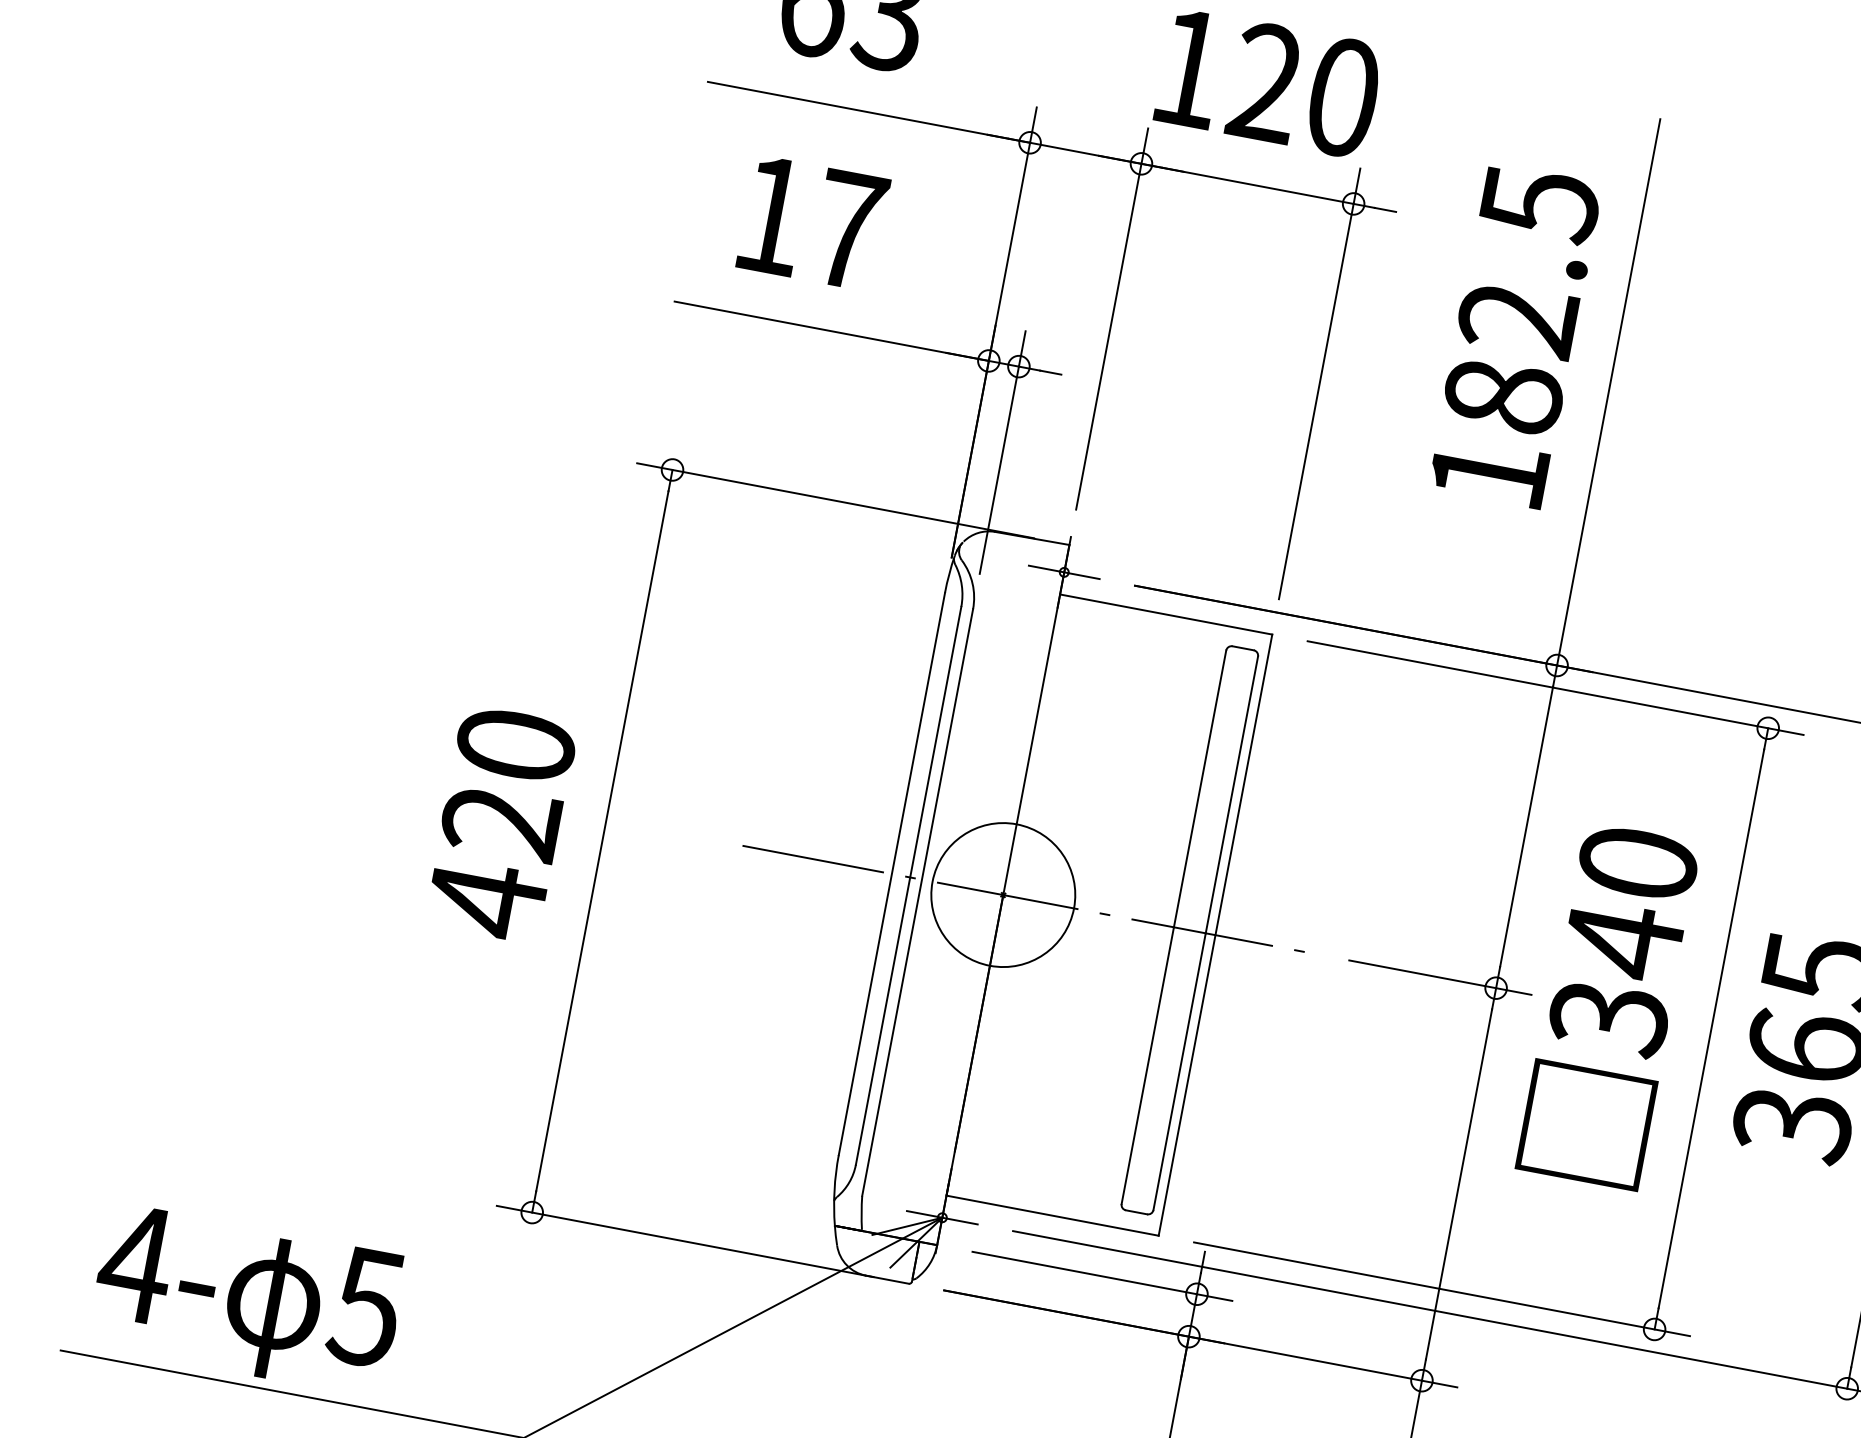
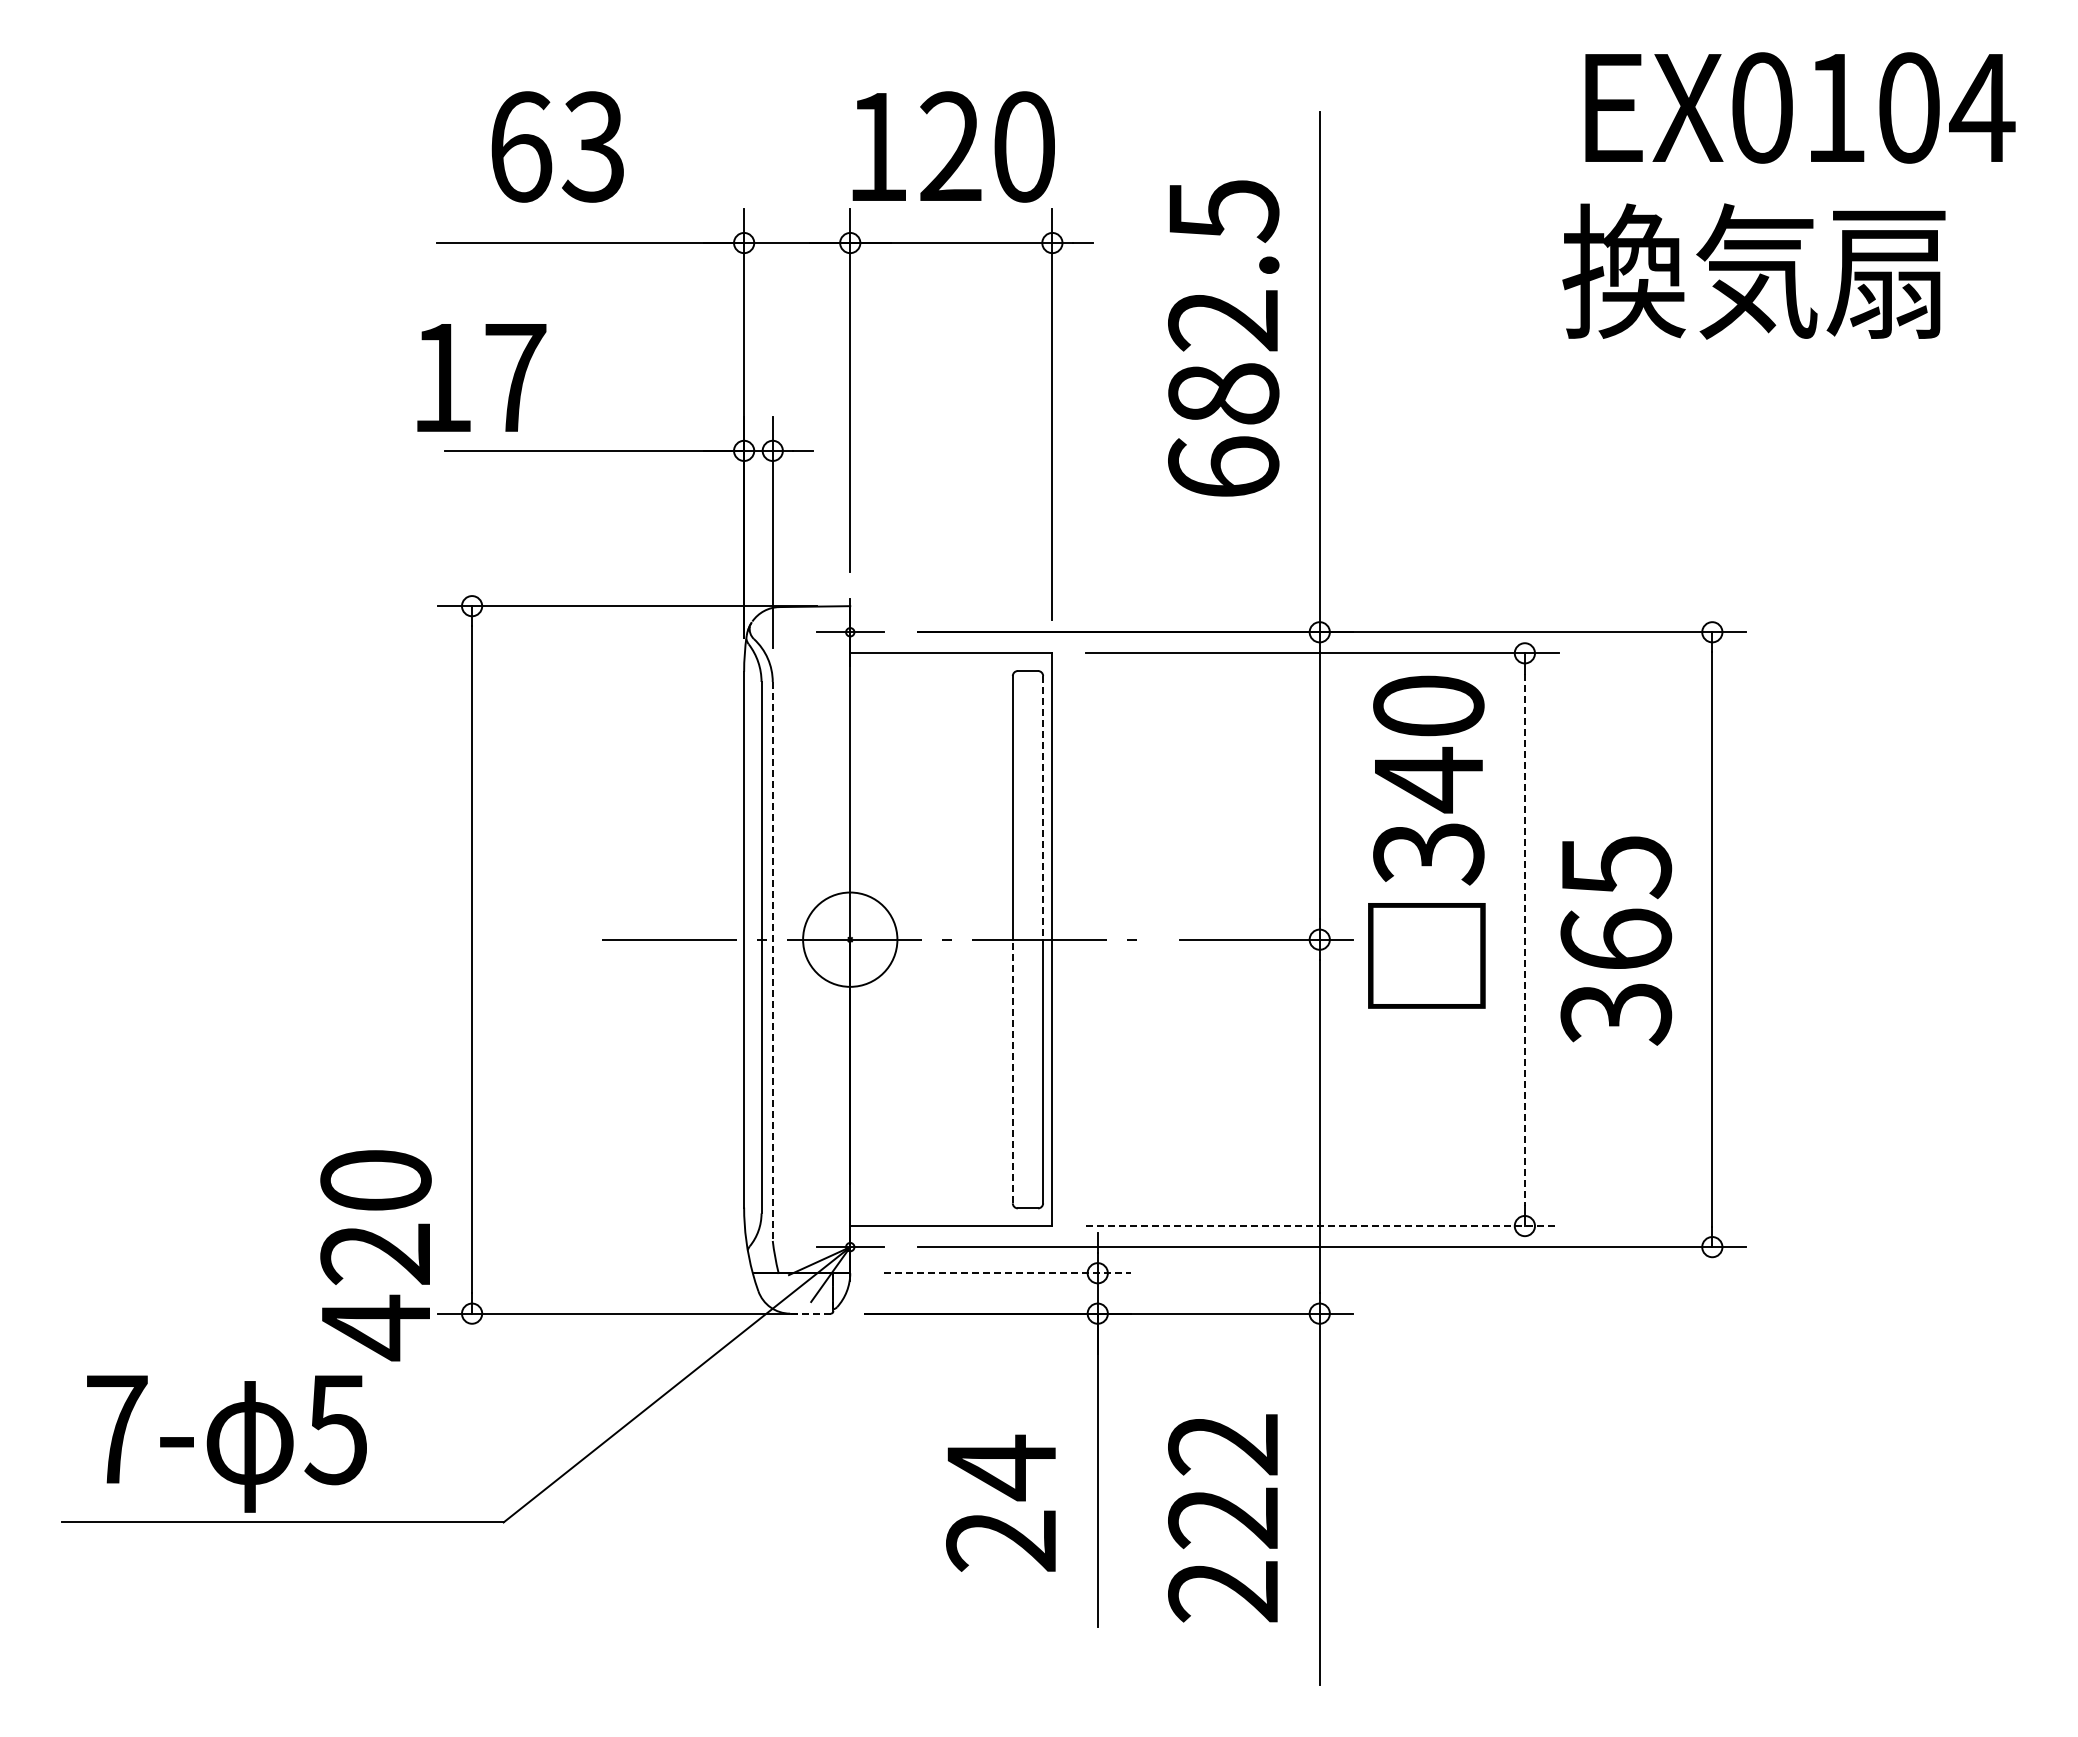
text: (813, 222) -> (481, 377), moved
text: (1488, 472) -> (1223, 466), 182.5 -> 682.5
line: (1232, 794) -> (1043, 807), solid -> dashed
text: (500, 823) -> (375, 1255), moved
circle: (1002, 894) -> (849, 939), size x0.7
line: (917, 903) -> (772, 962), solid -> dashed
text: (1608, 1004) -> (1426, 841), moved
line: (1710, 1029) -> (1524, 940), solid -> dashed
line: (1147, 1065) -> (1012, 1071), solid -> dashed
text: (135, 1263) -> (116, 1429), 4- -> 7-
line: (1102, 1276) -> (1007, 1273), solid -> dashed
line: (887, 1279) -> (810, 1313), solid -> dashed
line: (1442, 1289) -> (1322, 1226), solid -> dashed

